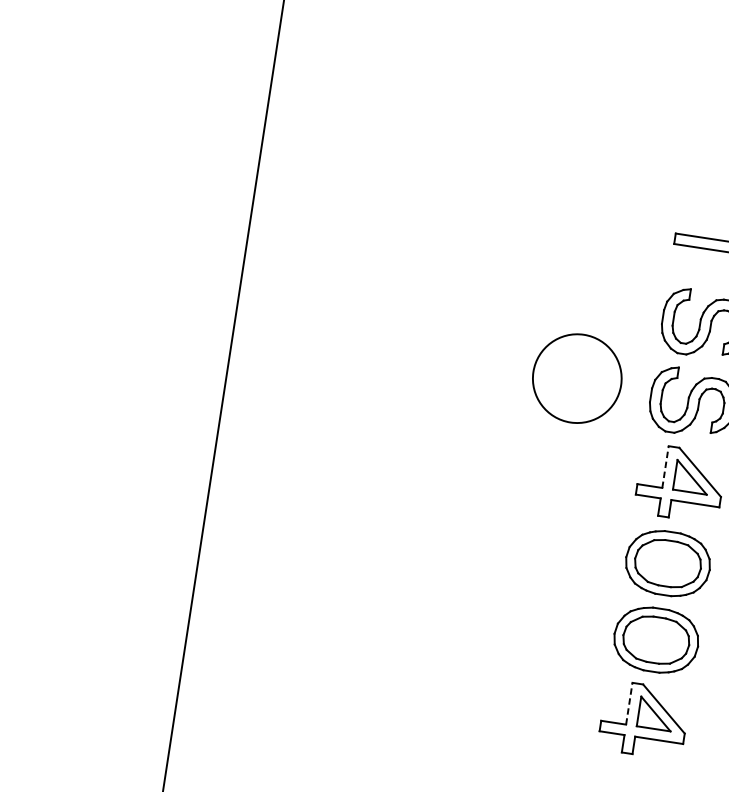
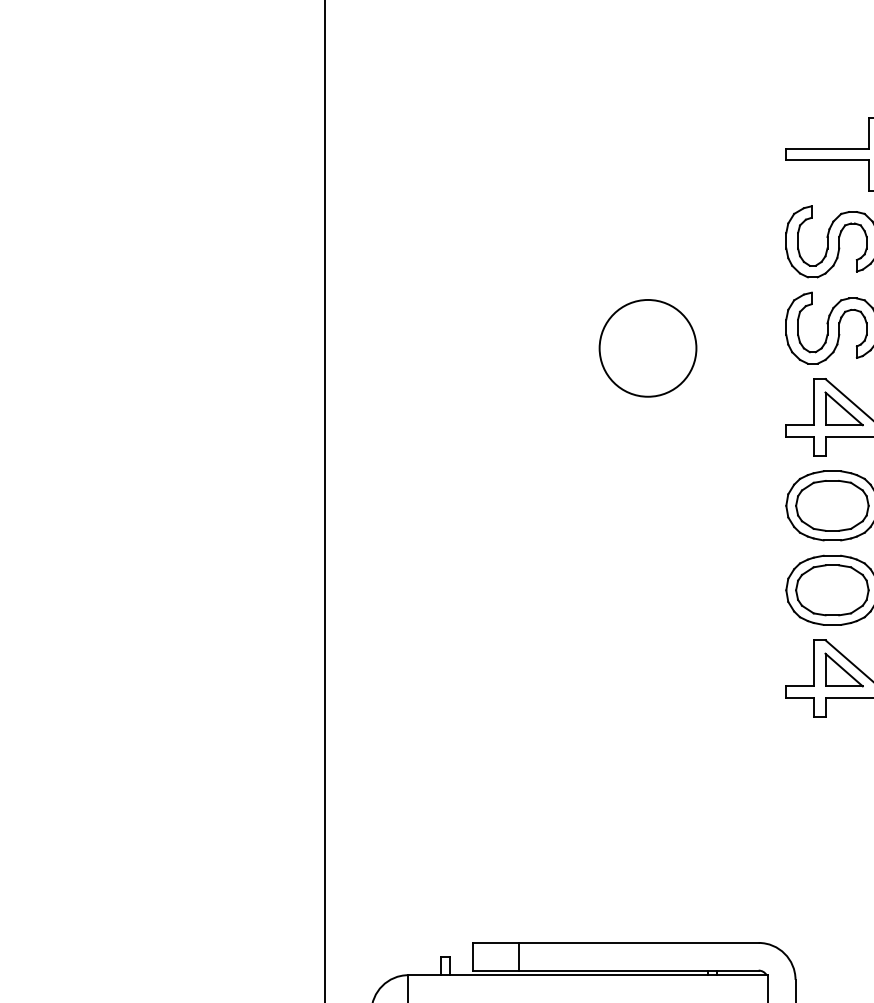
circle: (576, 378) -> (647, 348), moved
line: (665, 466) -> (813, 401), dashed -> solid
line: (629, 702) -> (813, 662), dashed -> solid

